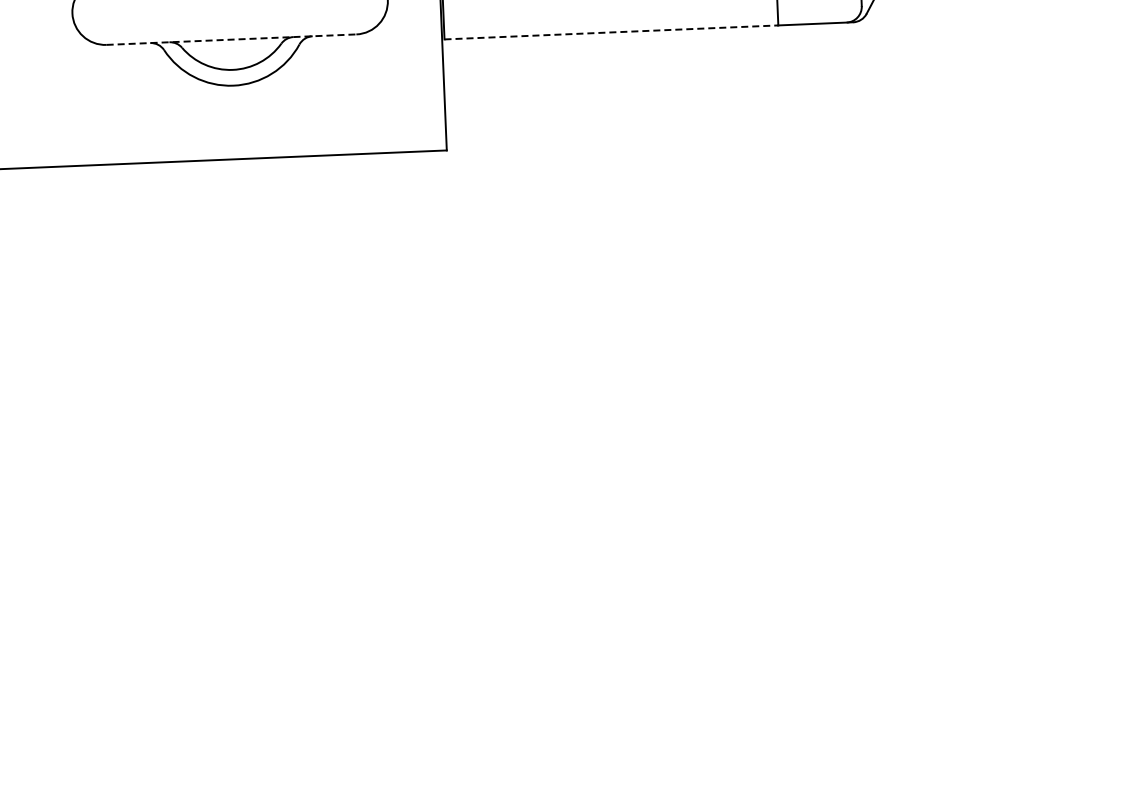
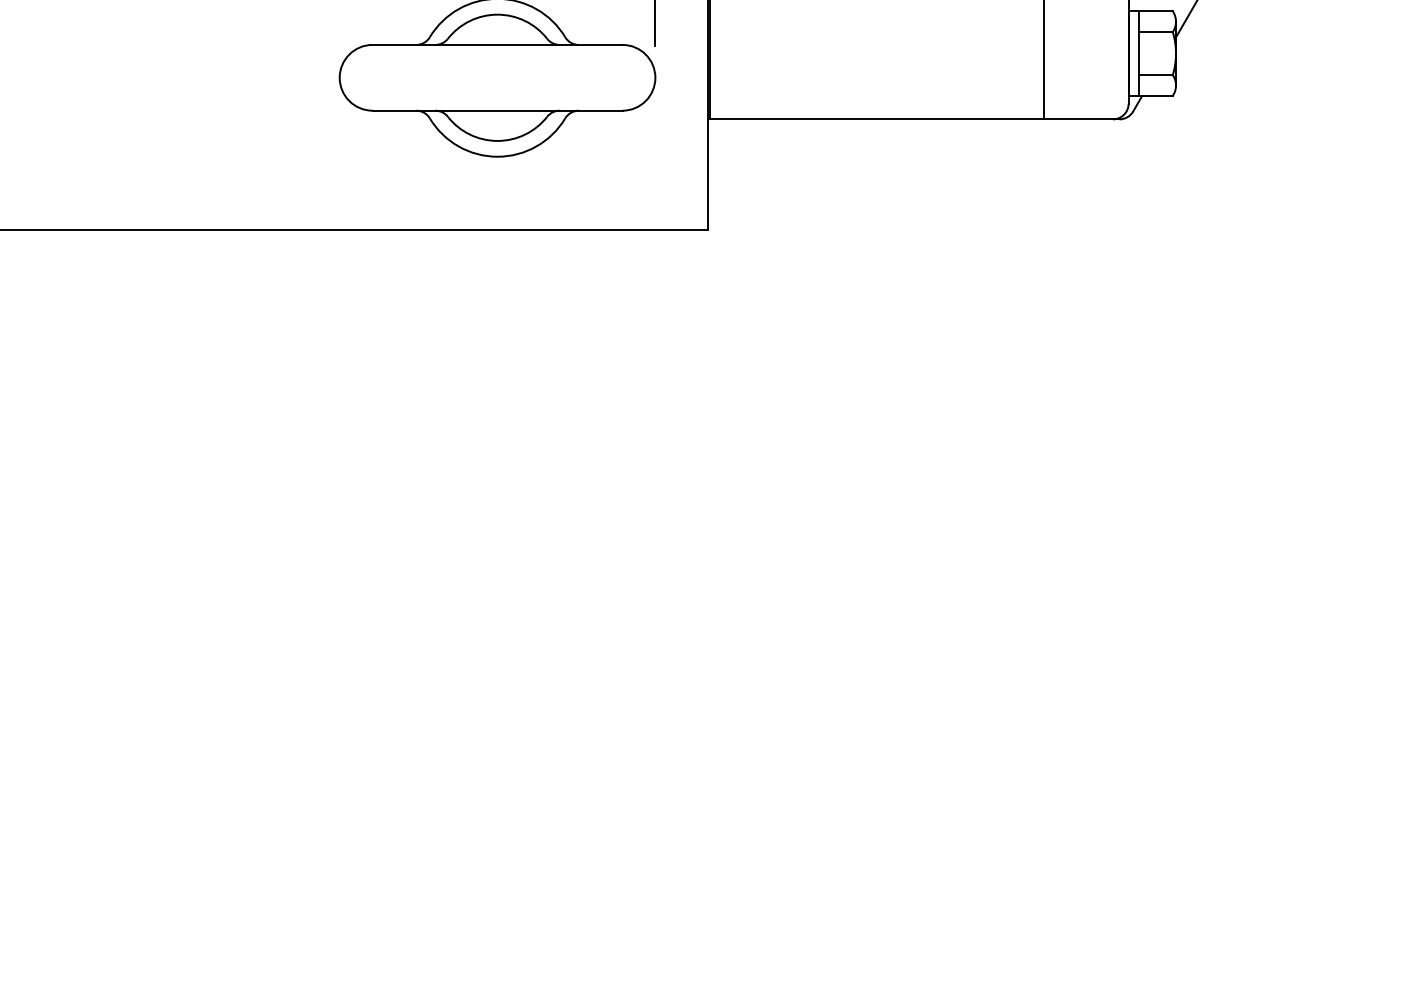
line: (611, 32) -> (877, 119), dashed -> solid
line: (231, 39) -> (497, 110), dashed -> solid

